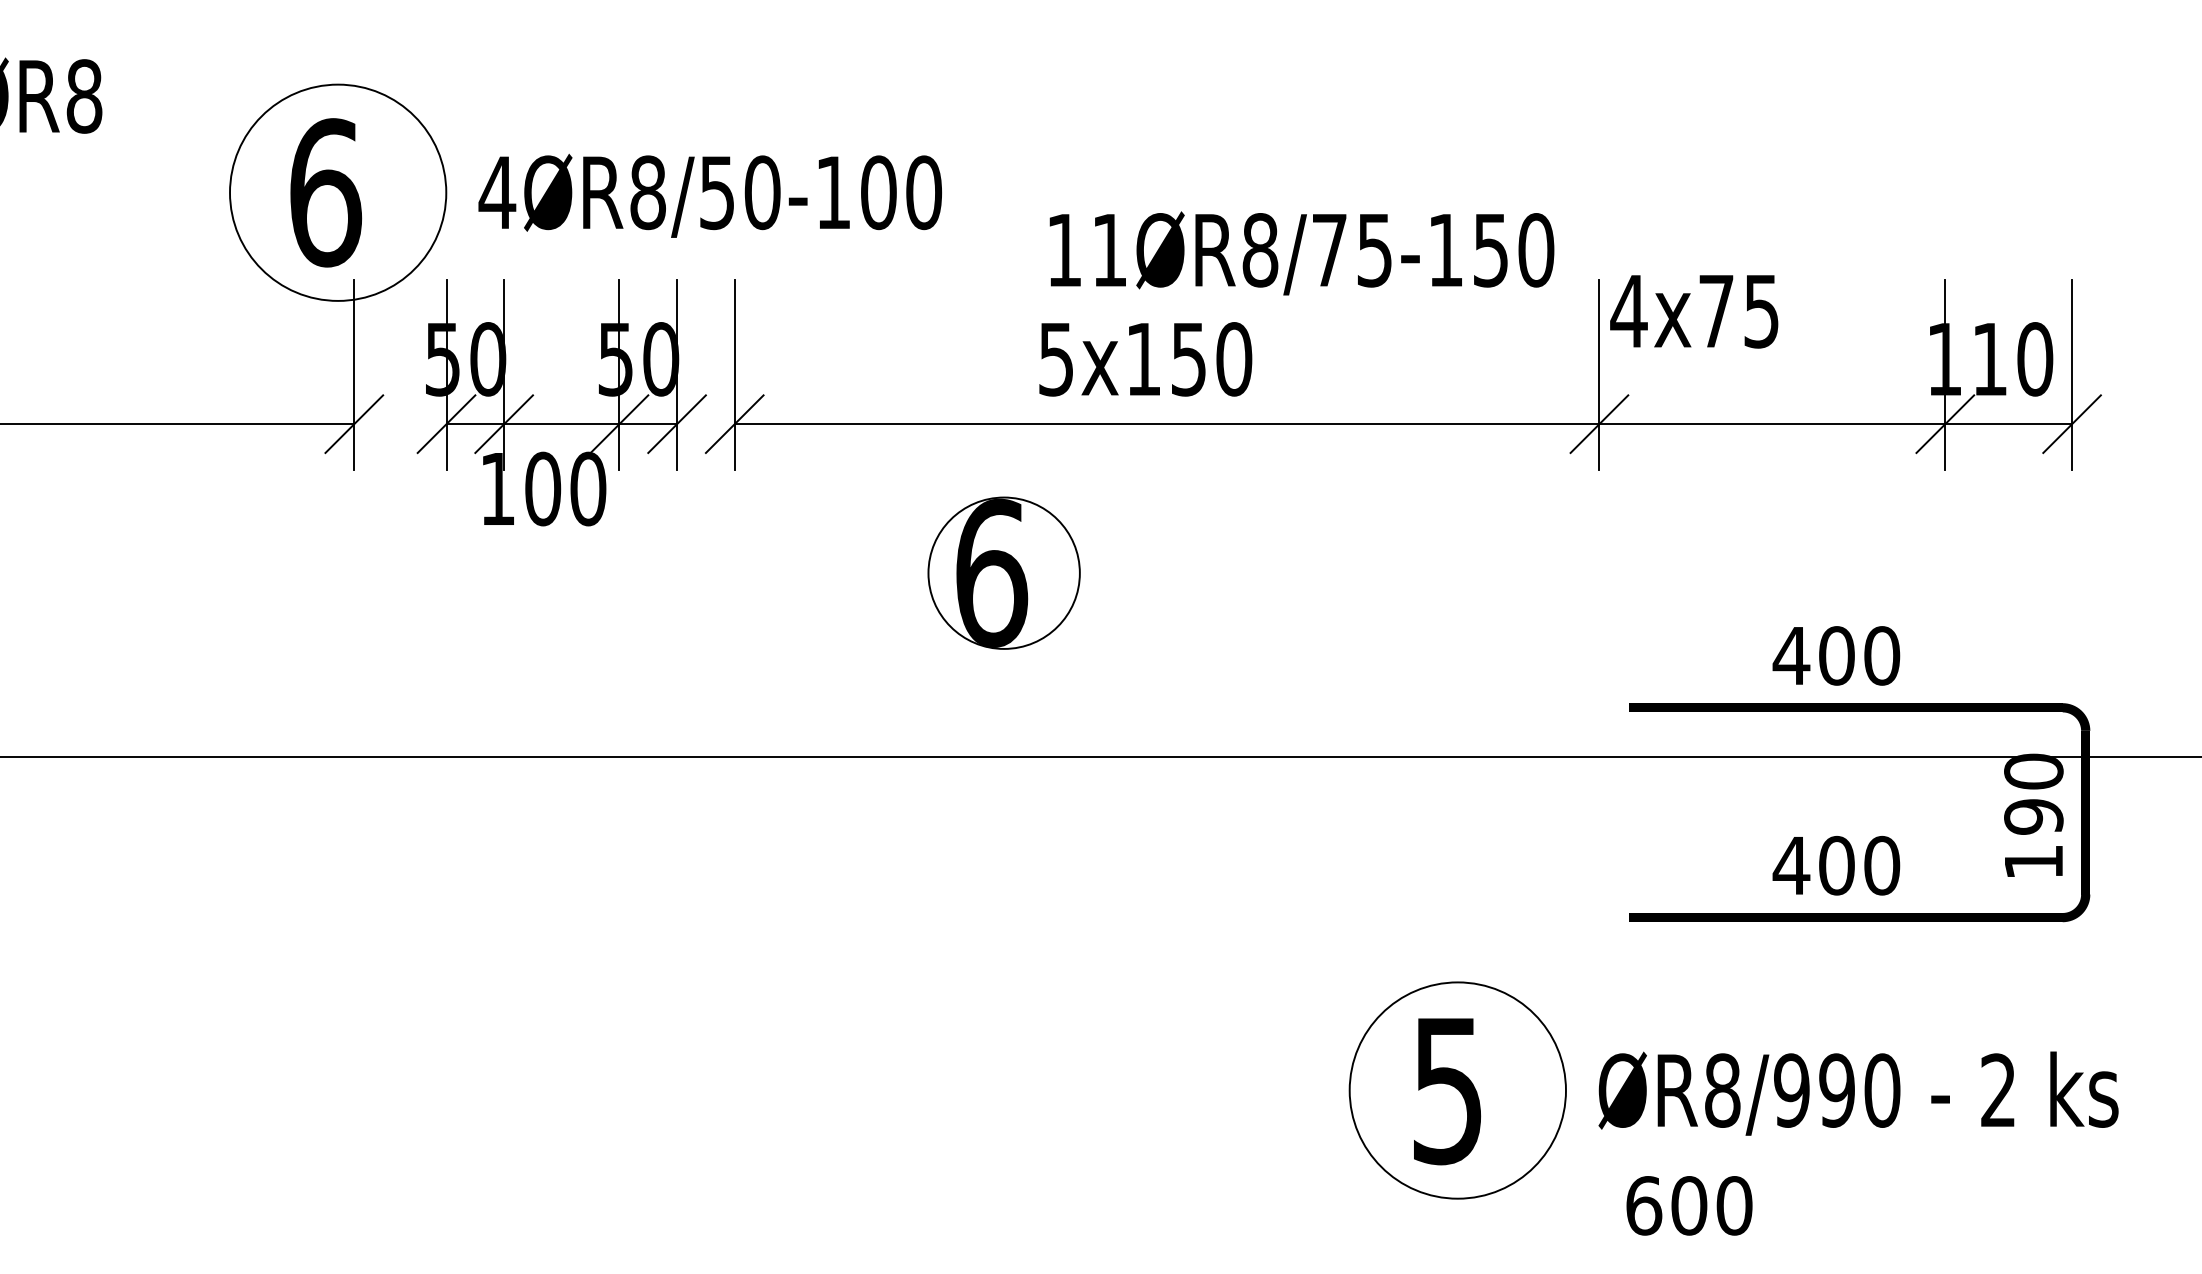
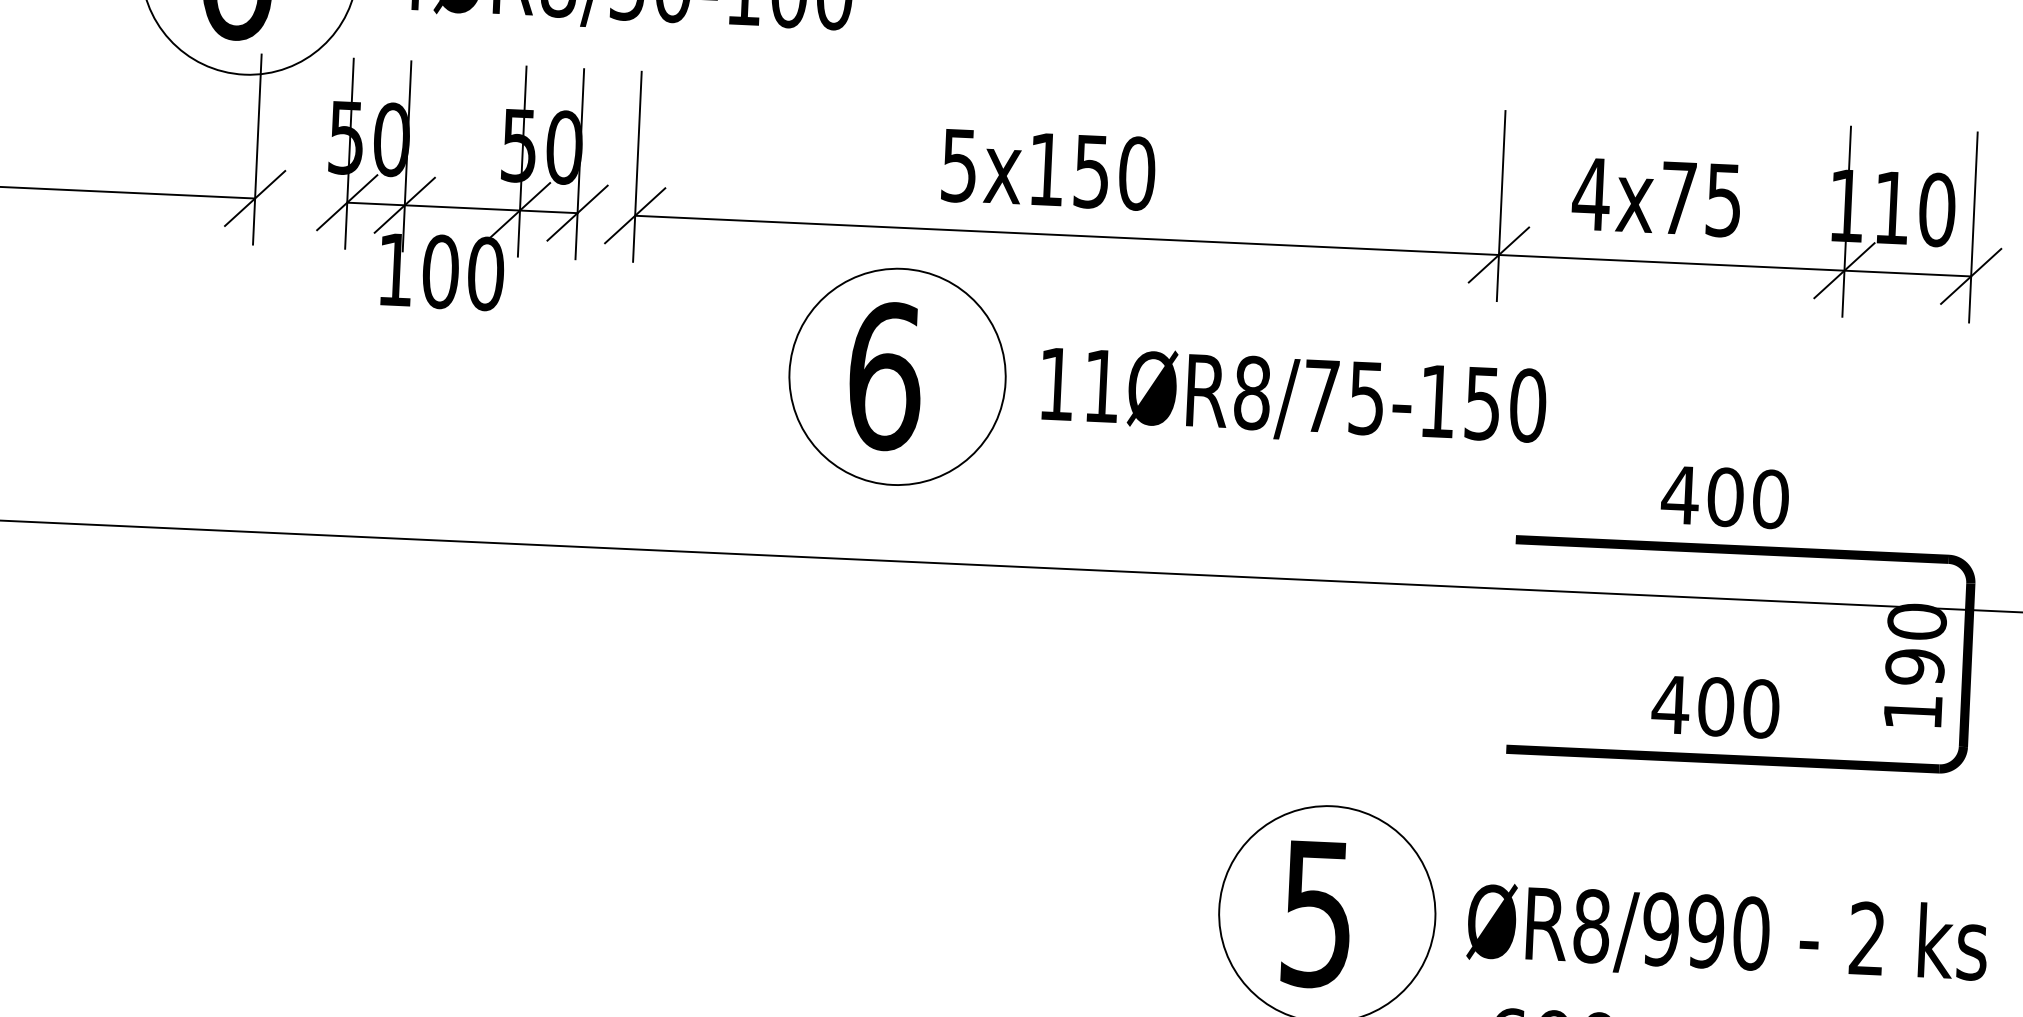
text: (1301, 253) -> (1293, 398), moved
text: (1694, 311) -> (1656, 197), moved
circle: (1004, 573) -> (897, 377), size x1.43

